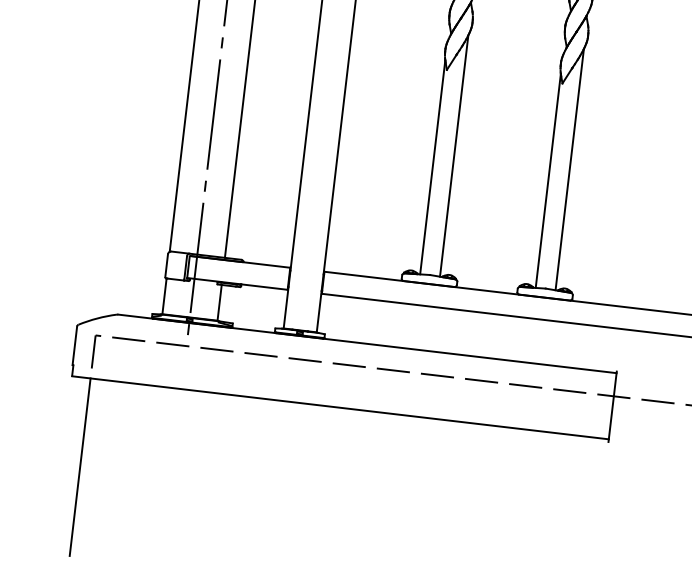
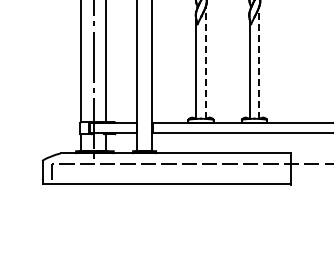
line: (453, 156) -> (205, 63), solid -> dashed
line: (570, 170) -> (259, 63), solid -> dashed
line: (79, 467) -> (51, 225), removed

